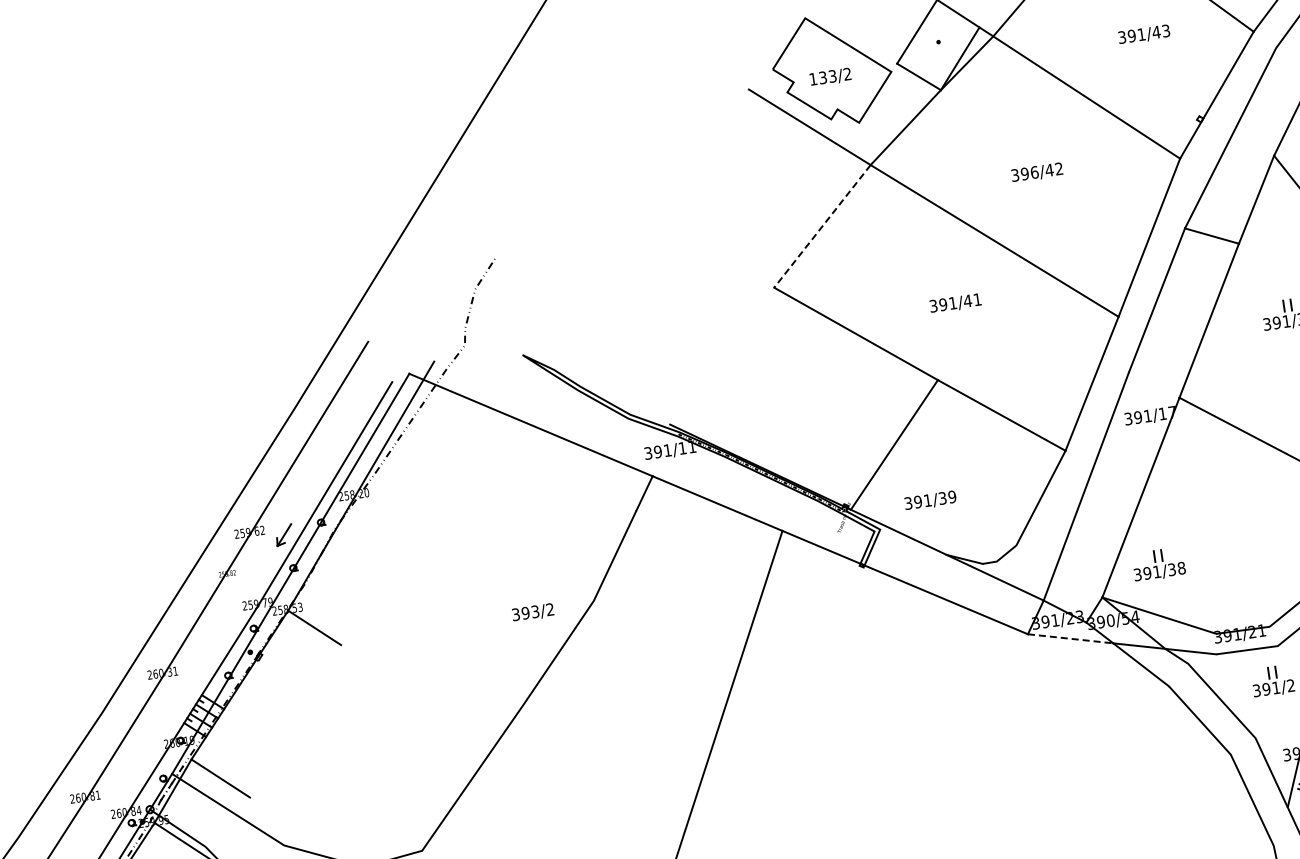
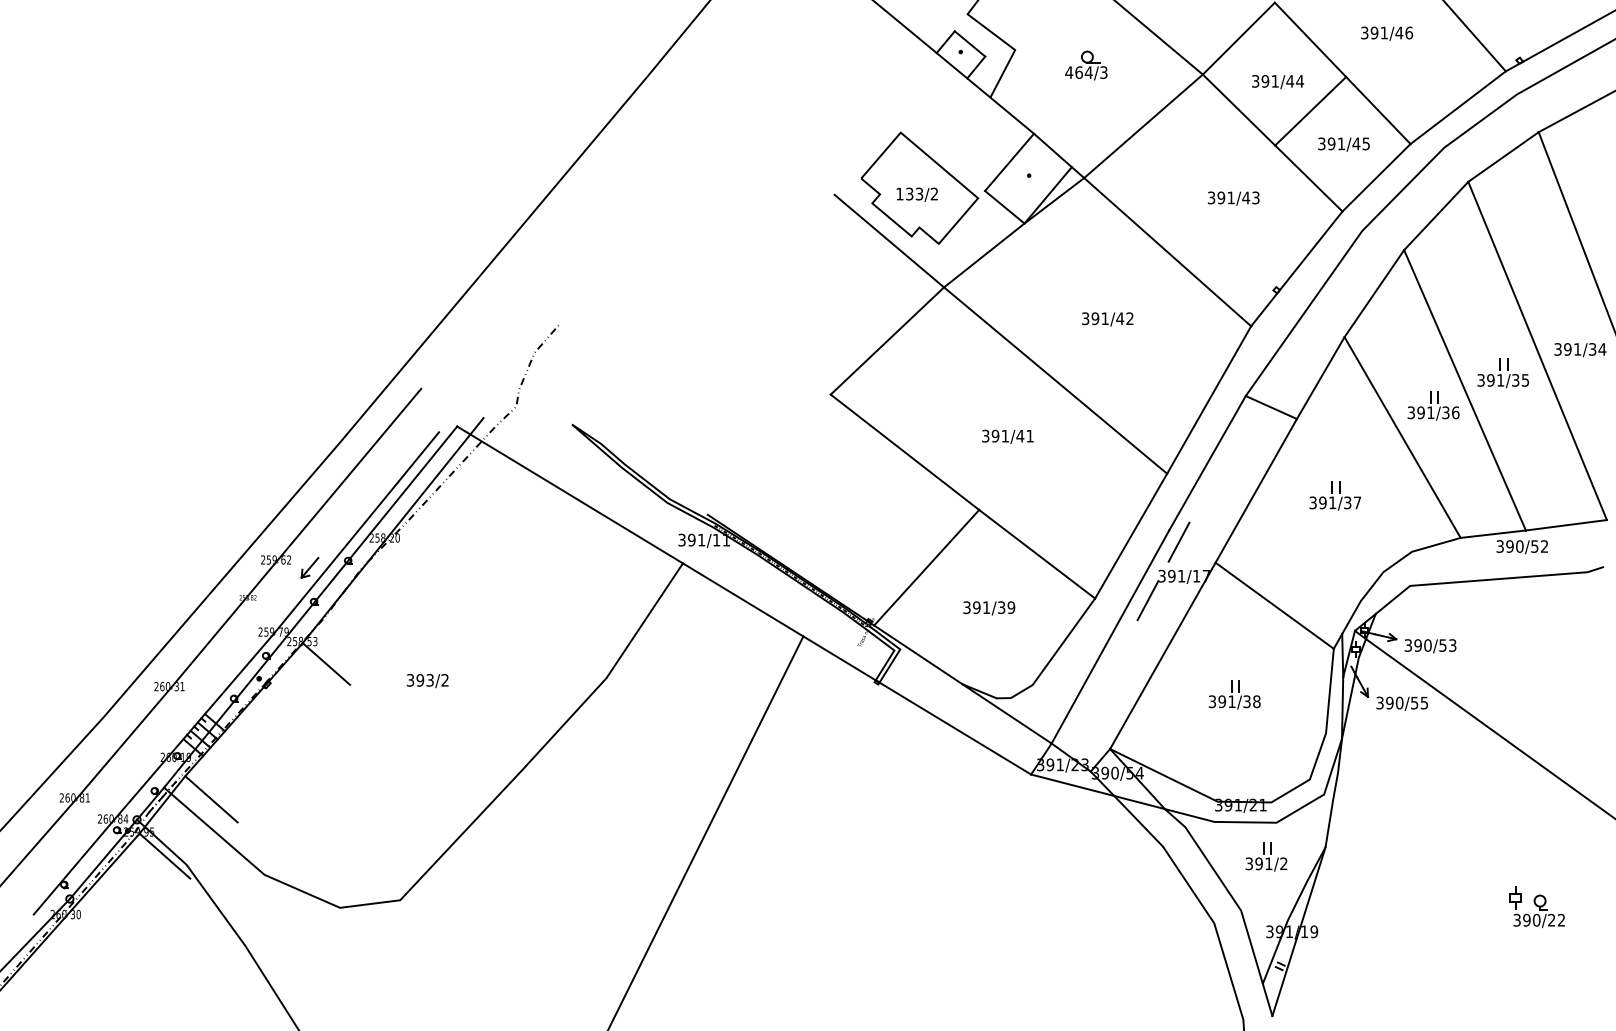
text: (1034, 172) -> (1105, 318), 396/42 -> 391/42
line: (822, 226) -> (887, 341), dashed -> solid
line: (1139, 382) -> (1178, 541), added
line: (1117, 445) -> (1147, 600), added
text: (930, 500) -> (989, 608), moved
part: (1158, 564) -> (1234, 694), moved
text: (532, 613) -> (427, 681), moved
line: (1070, 639) -> (1072, 785), dashed -> solid

